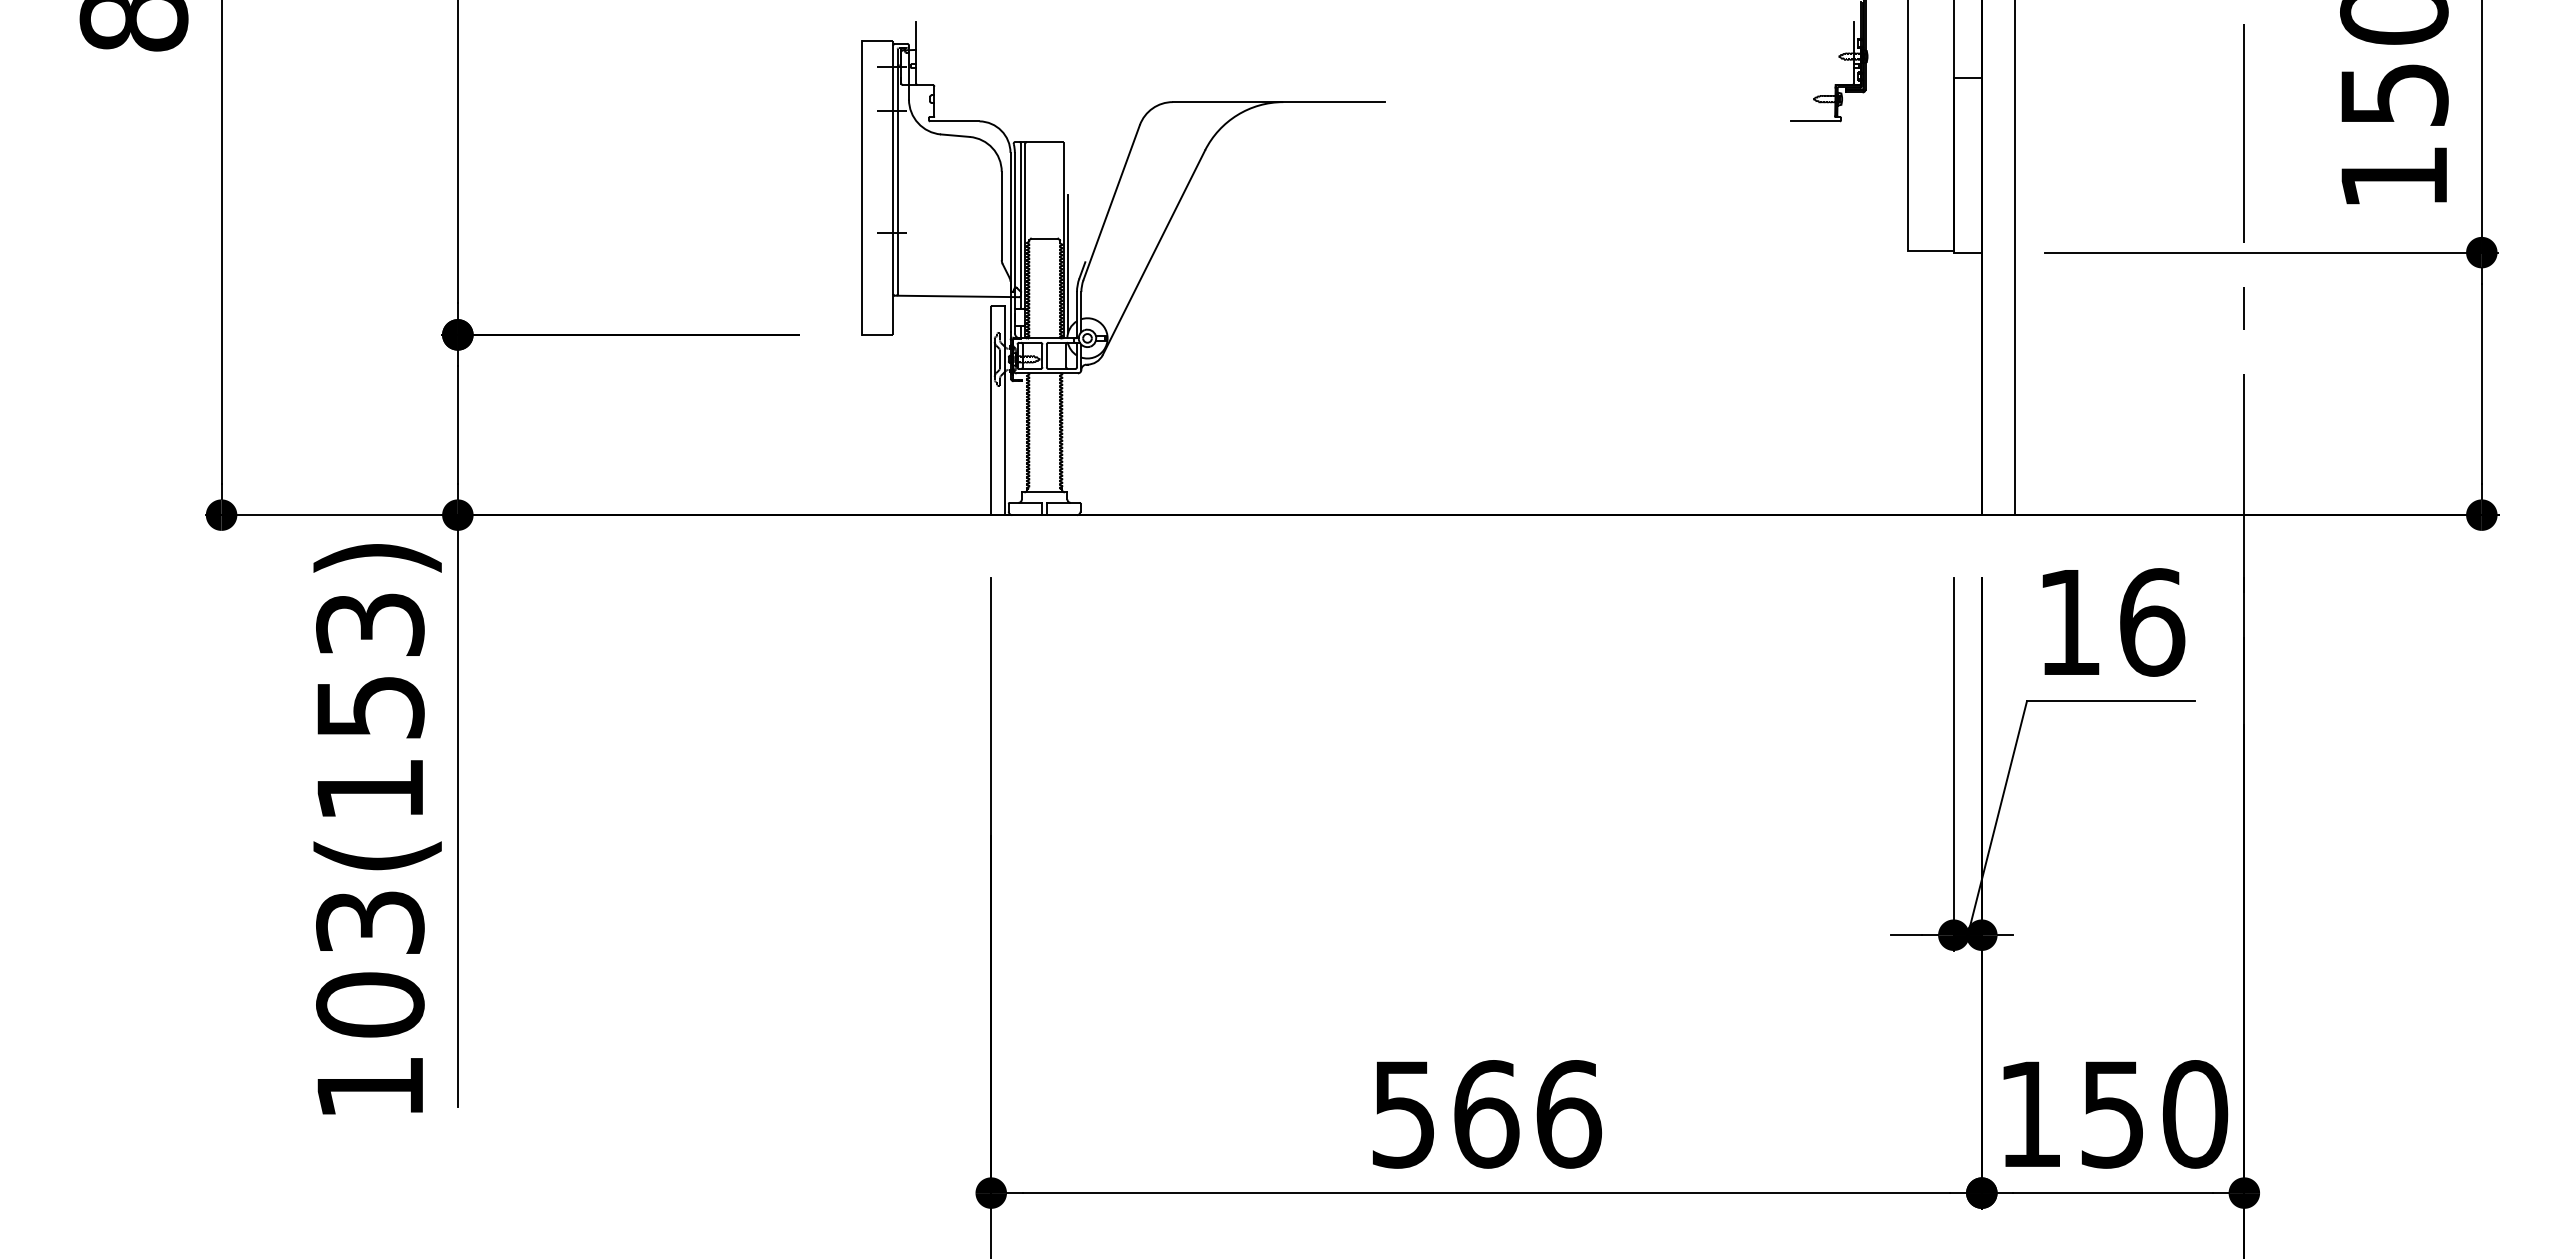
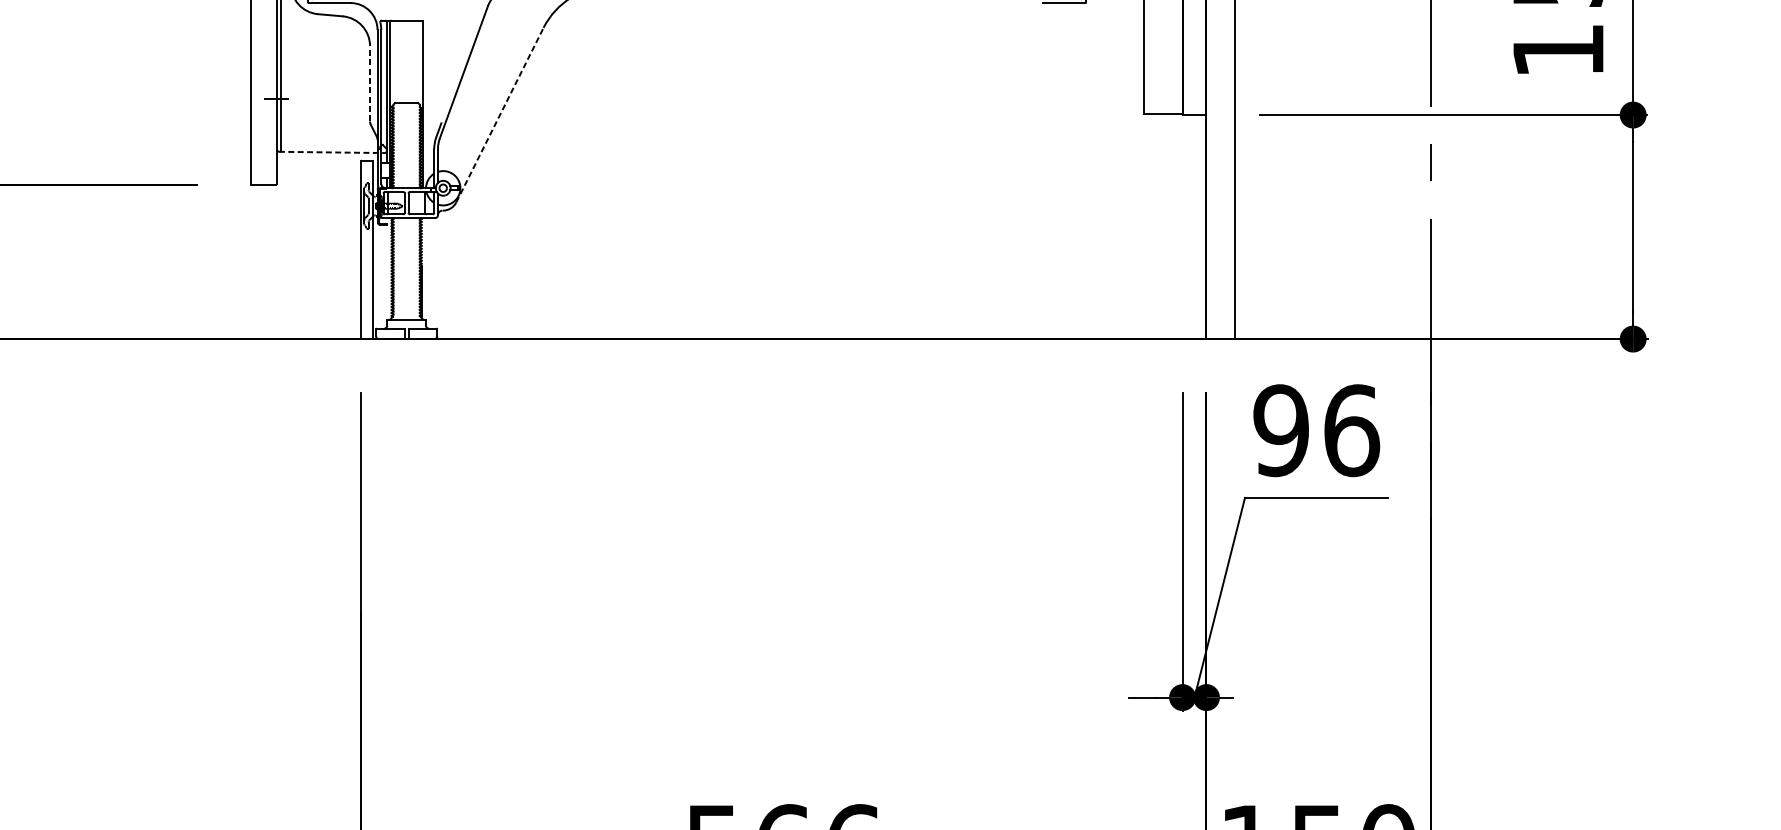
line: (1001, 215) -> (369, 83), solid -> dashed
line: (1154, 252) -> (500, 114), solid -> dashed
line: (1068, 263) -> (427, 124), removed
line: (957, 296) -> (332, 152), solid -> dashed
text: (2068, 622) -> (1280, 430), 16 -> 96

